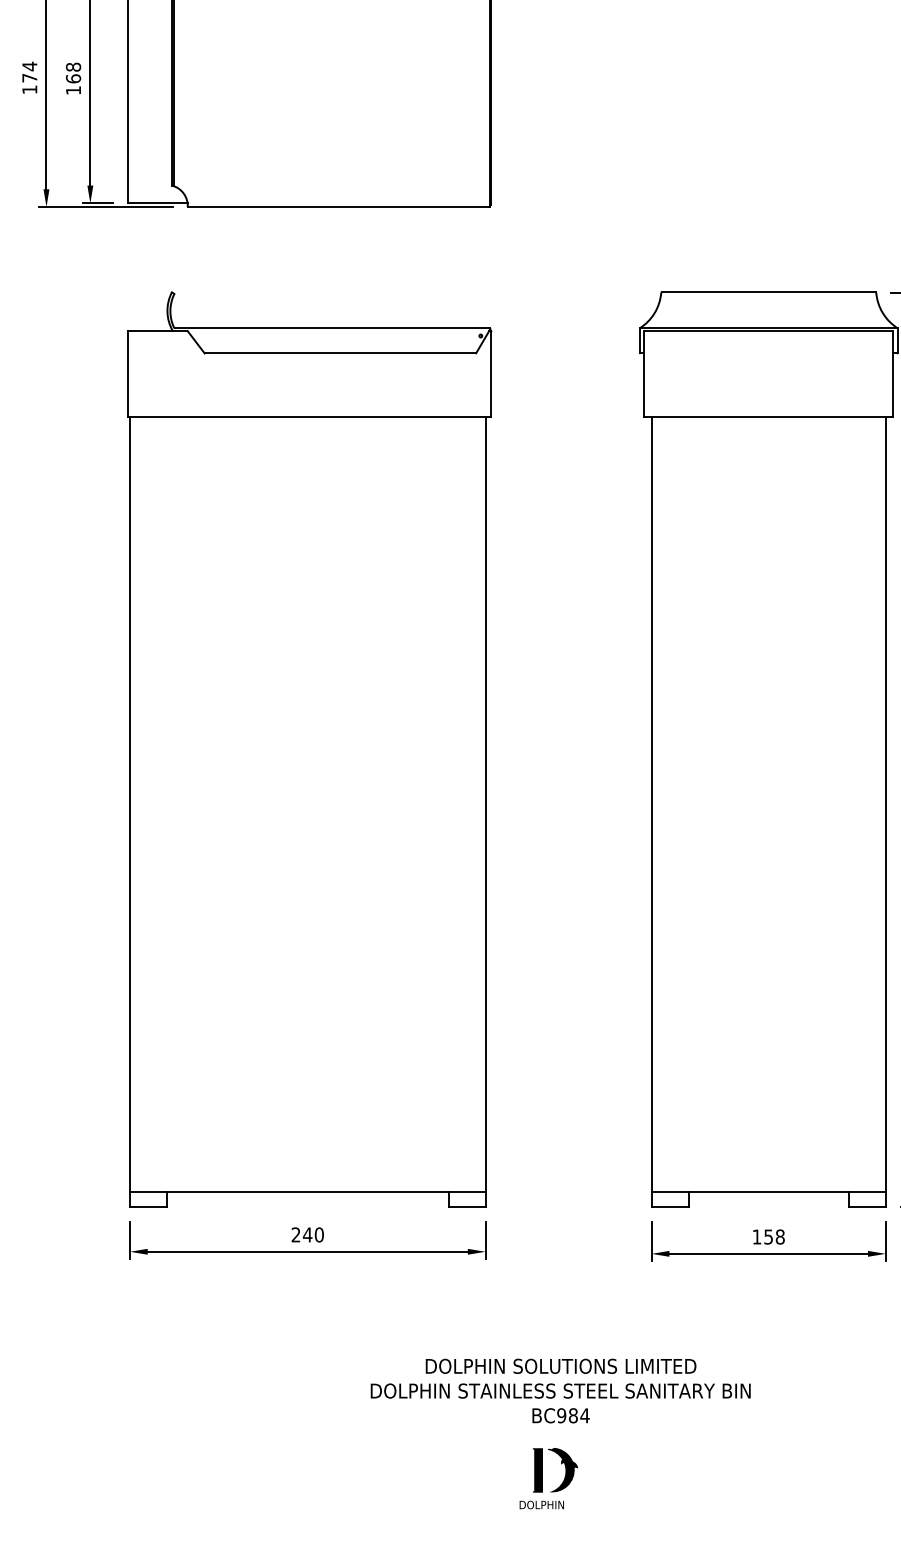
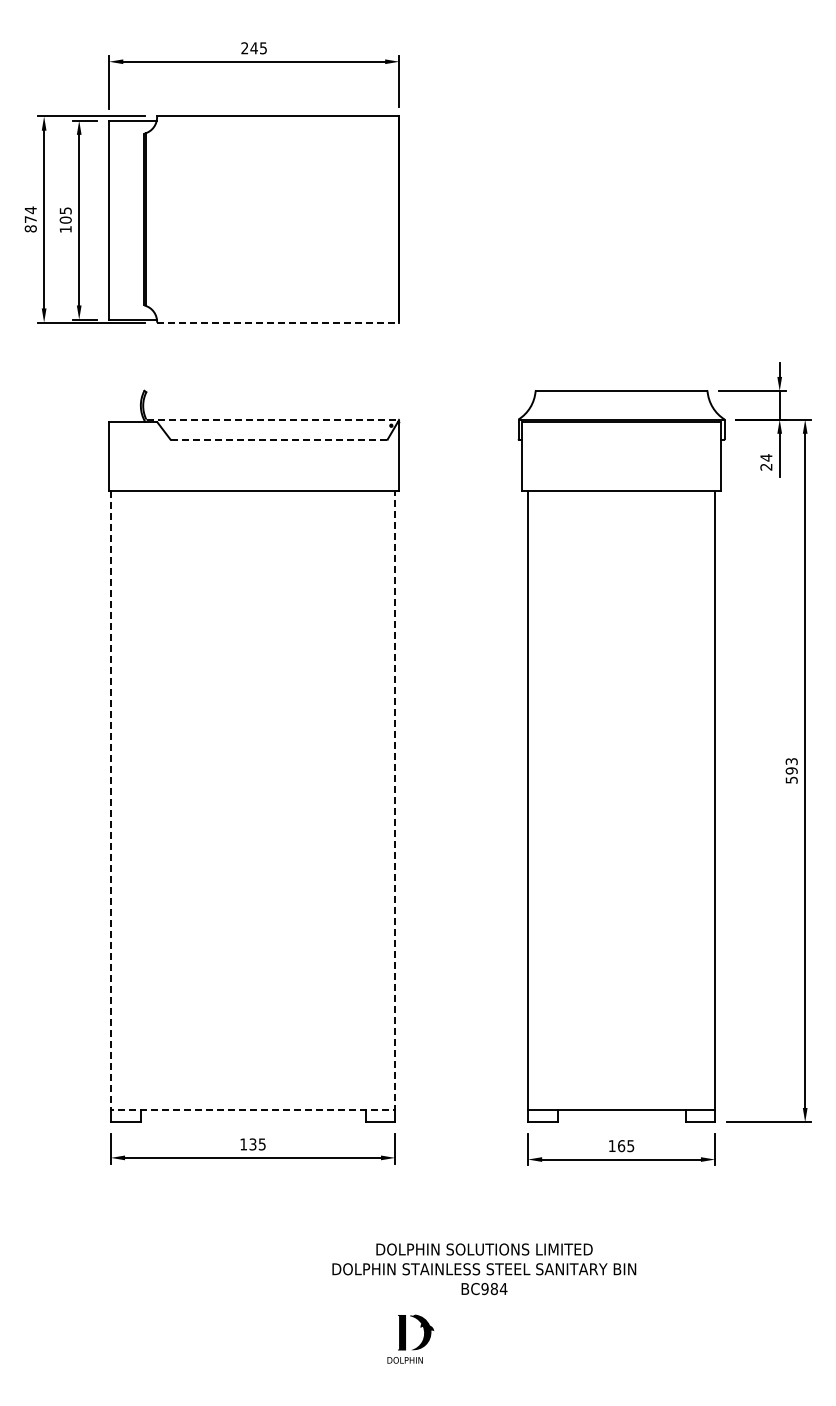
text: (73, 73) -> (65, 215), 168 -> 105
text: (29, 89) -> (30, 228), 174 -> 874
line: (339, 206) -> (278, 322), solid -> dashed
line: (332, 328) -> (272, 419), solid -> dashed
line: (339, 353) -> (278, 439), solid -> dashed
line: (308, 1192) -> (253, 1110), solid -> dashed
text: (307, 1235) -> (252, 1144), 240 -> 135
text: (774, 1237) -> (626, 1146), 158 -> 165
text: (561, 1391) -> (484, 1269), moved
text: (548, 1477) -> (410, 1338), moved

